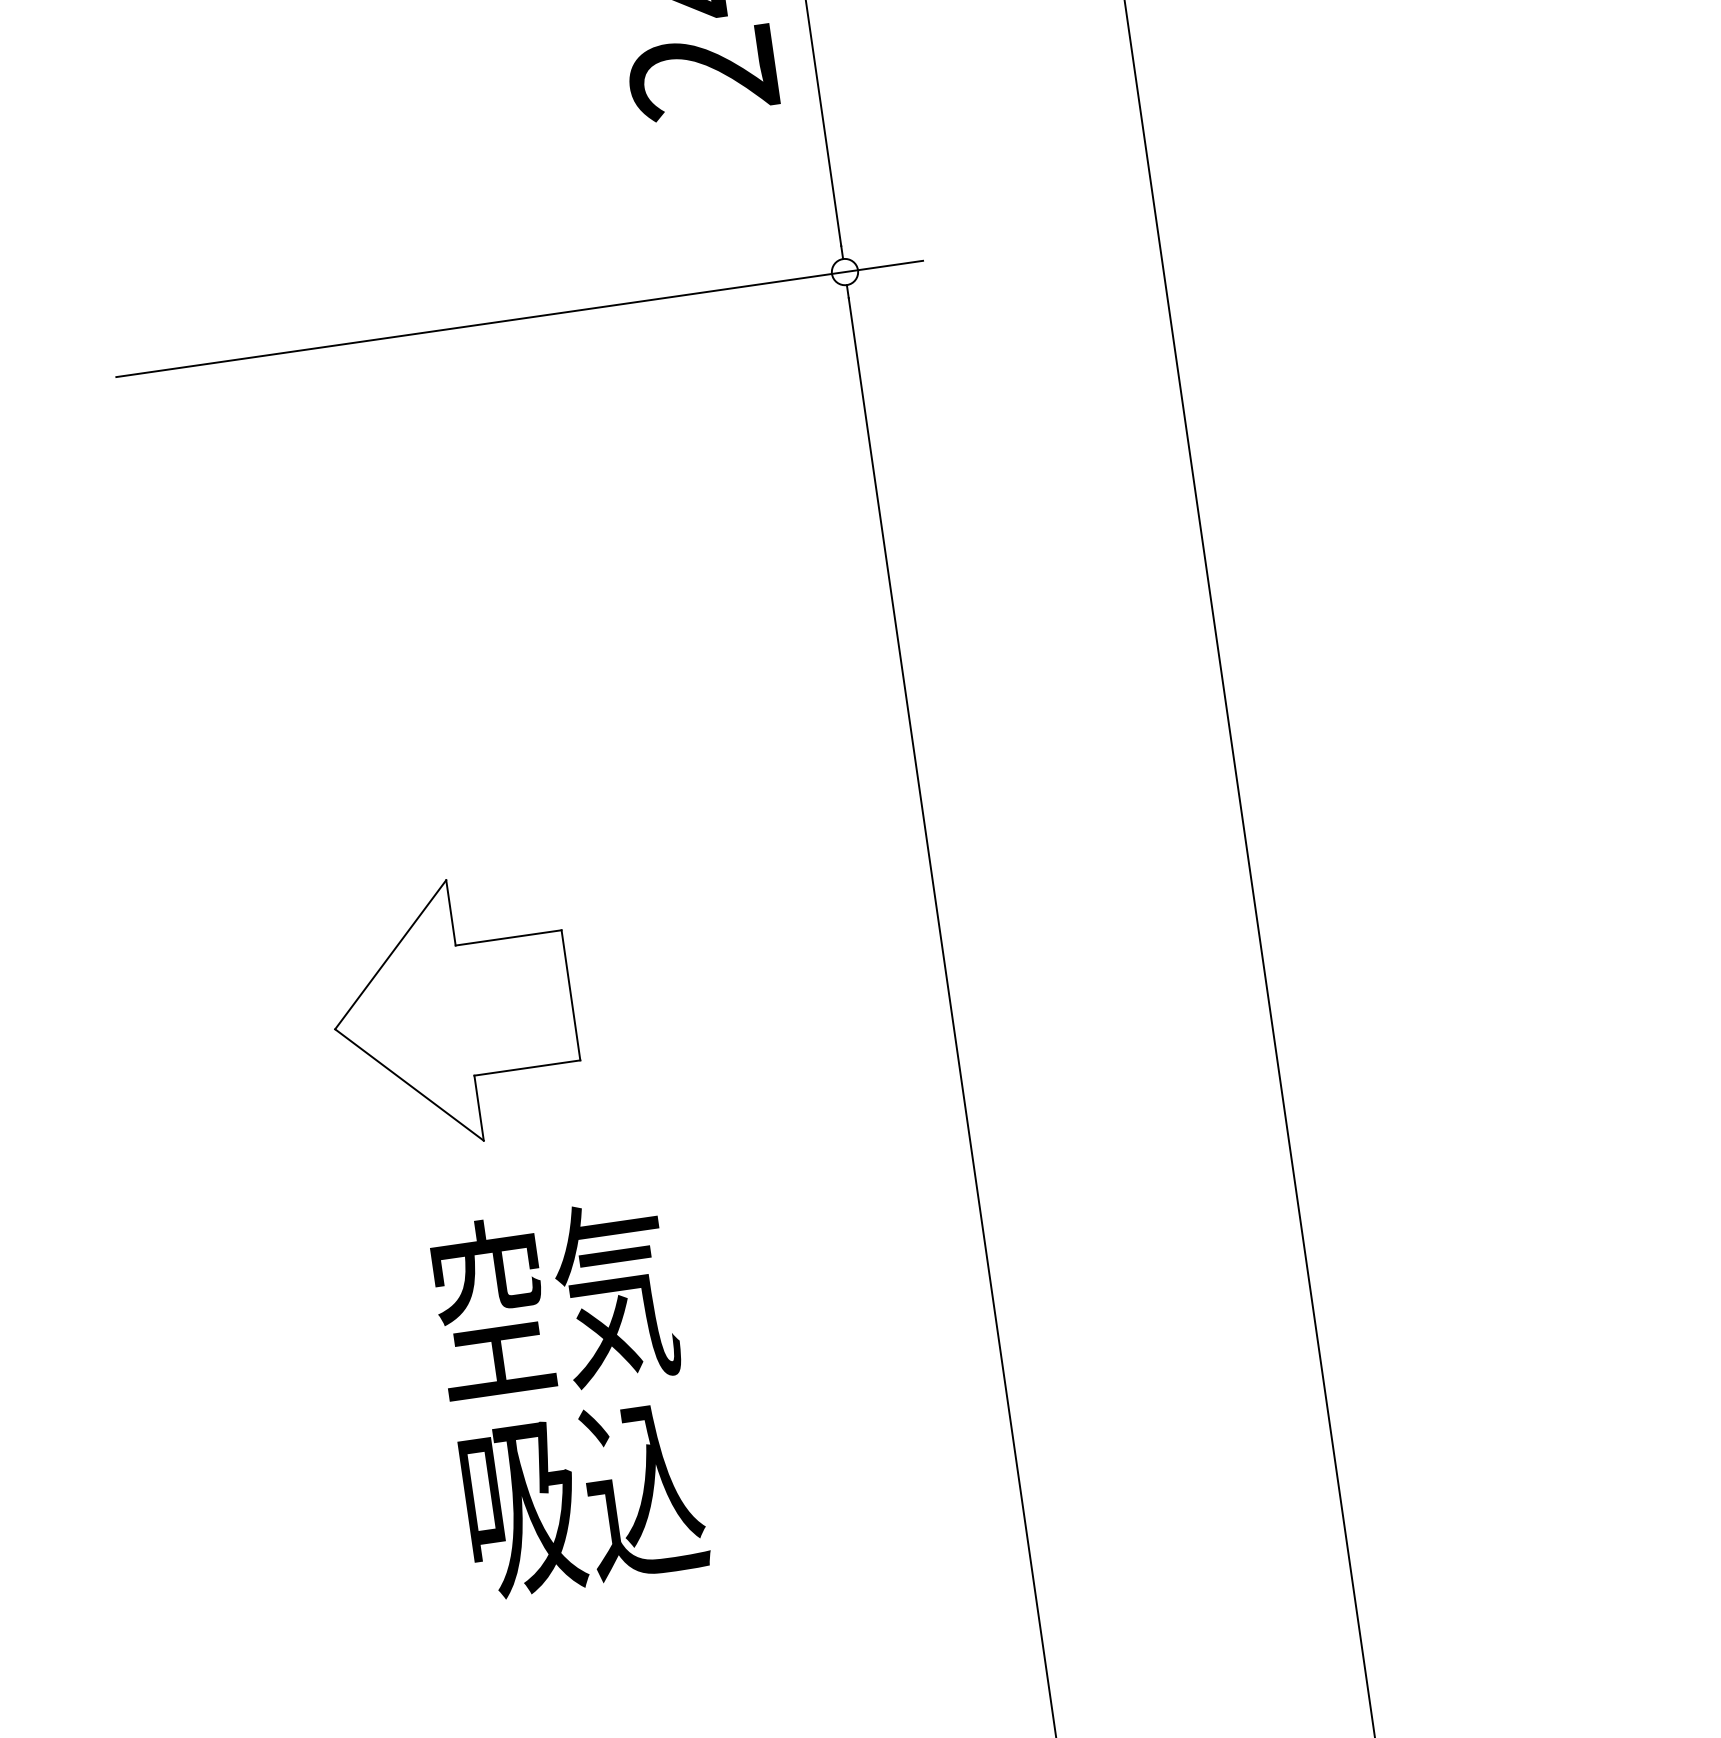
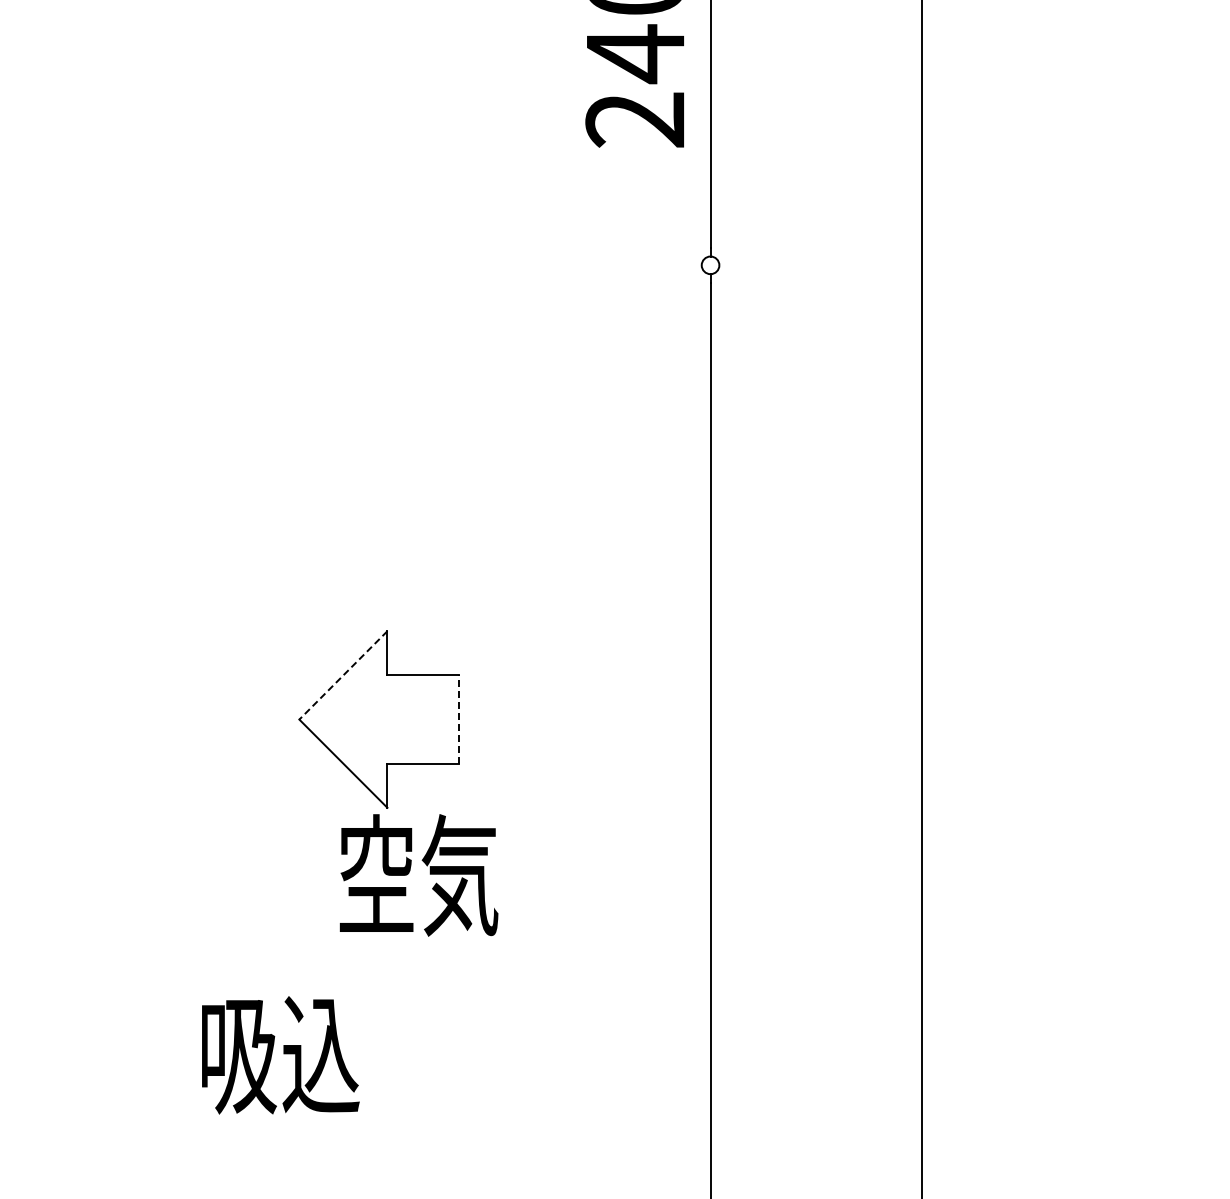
line: (519, 319) -> (489, 265), removed
line: (390, 954) -> (343, 675), solid -> dashed
line: (571, 995) -> (459, 719), solid -> dashed
text: (553, 1301) -> (418, 875), moved
text: (583, 1499) -> (280, 1055), moved

